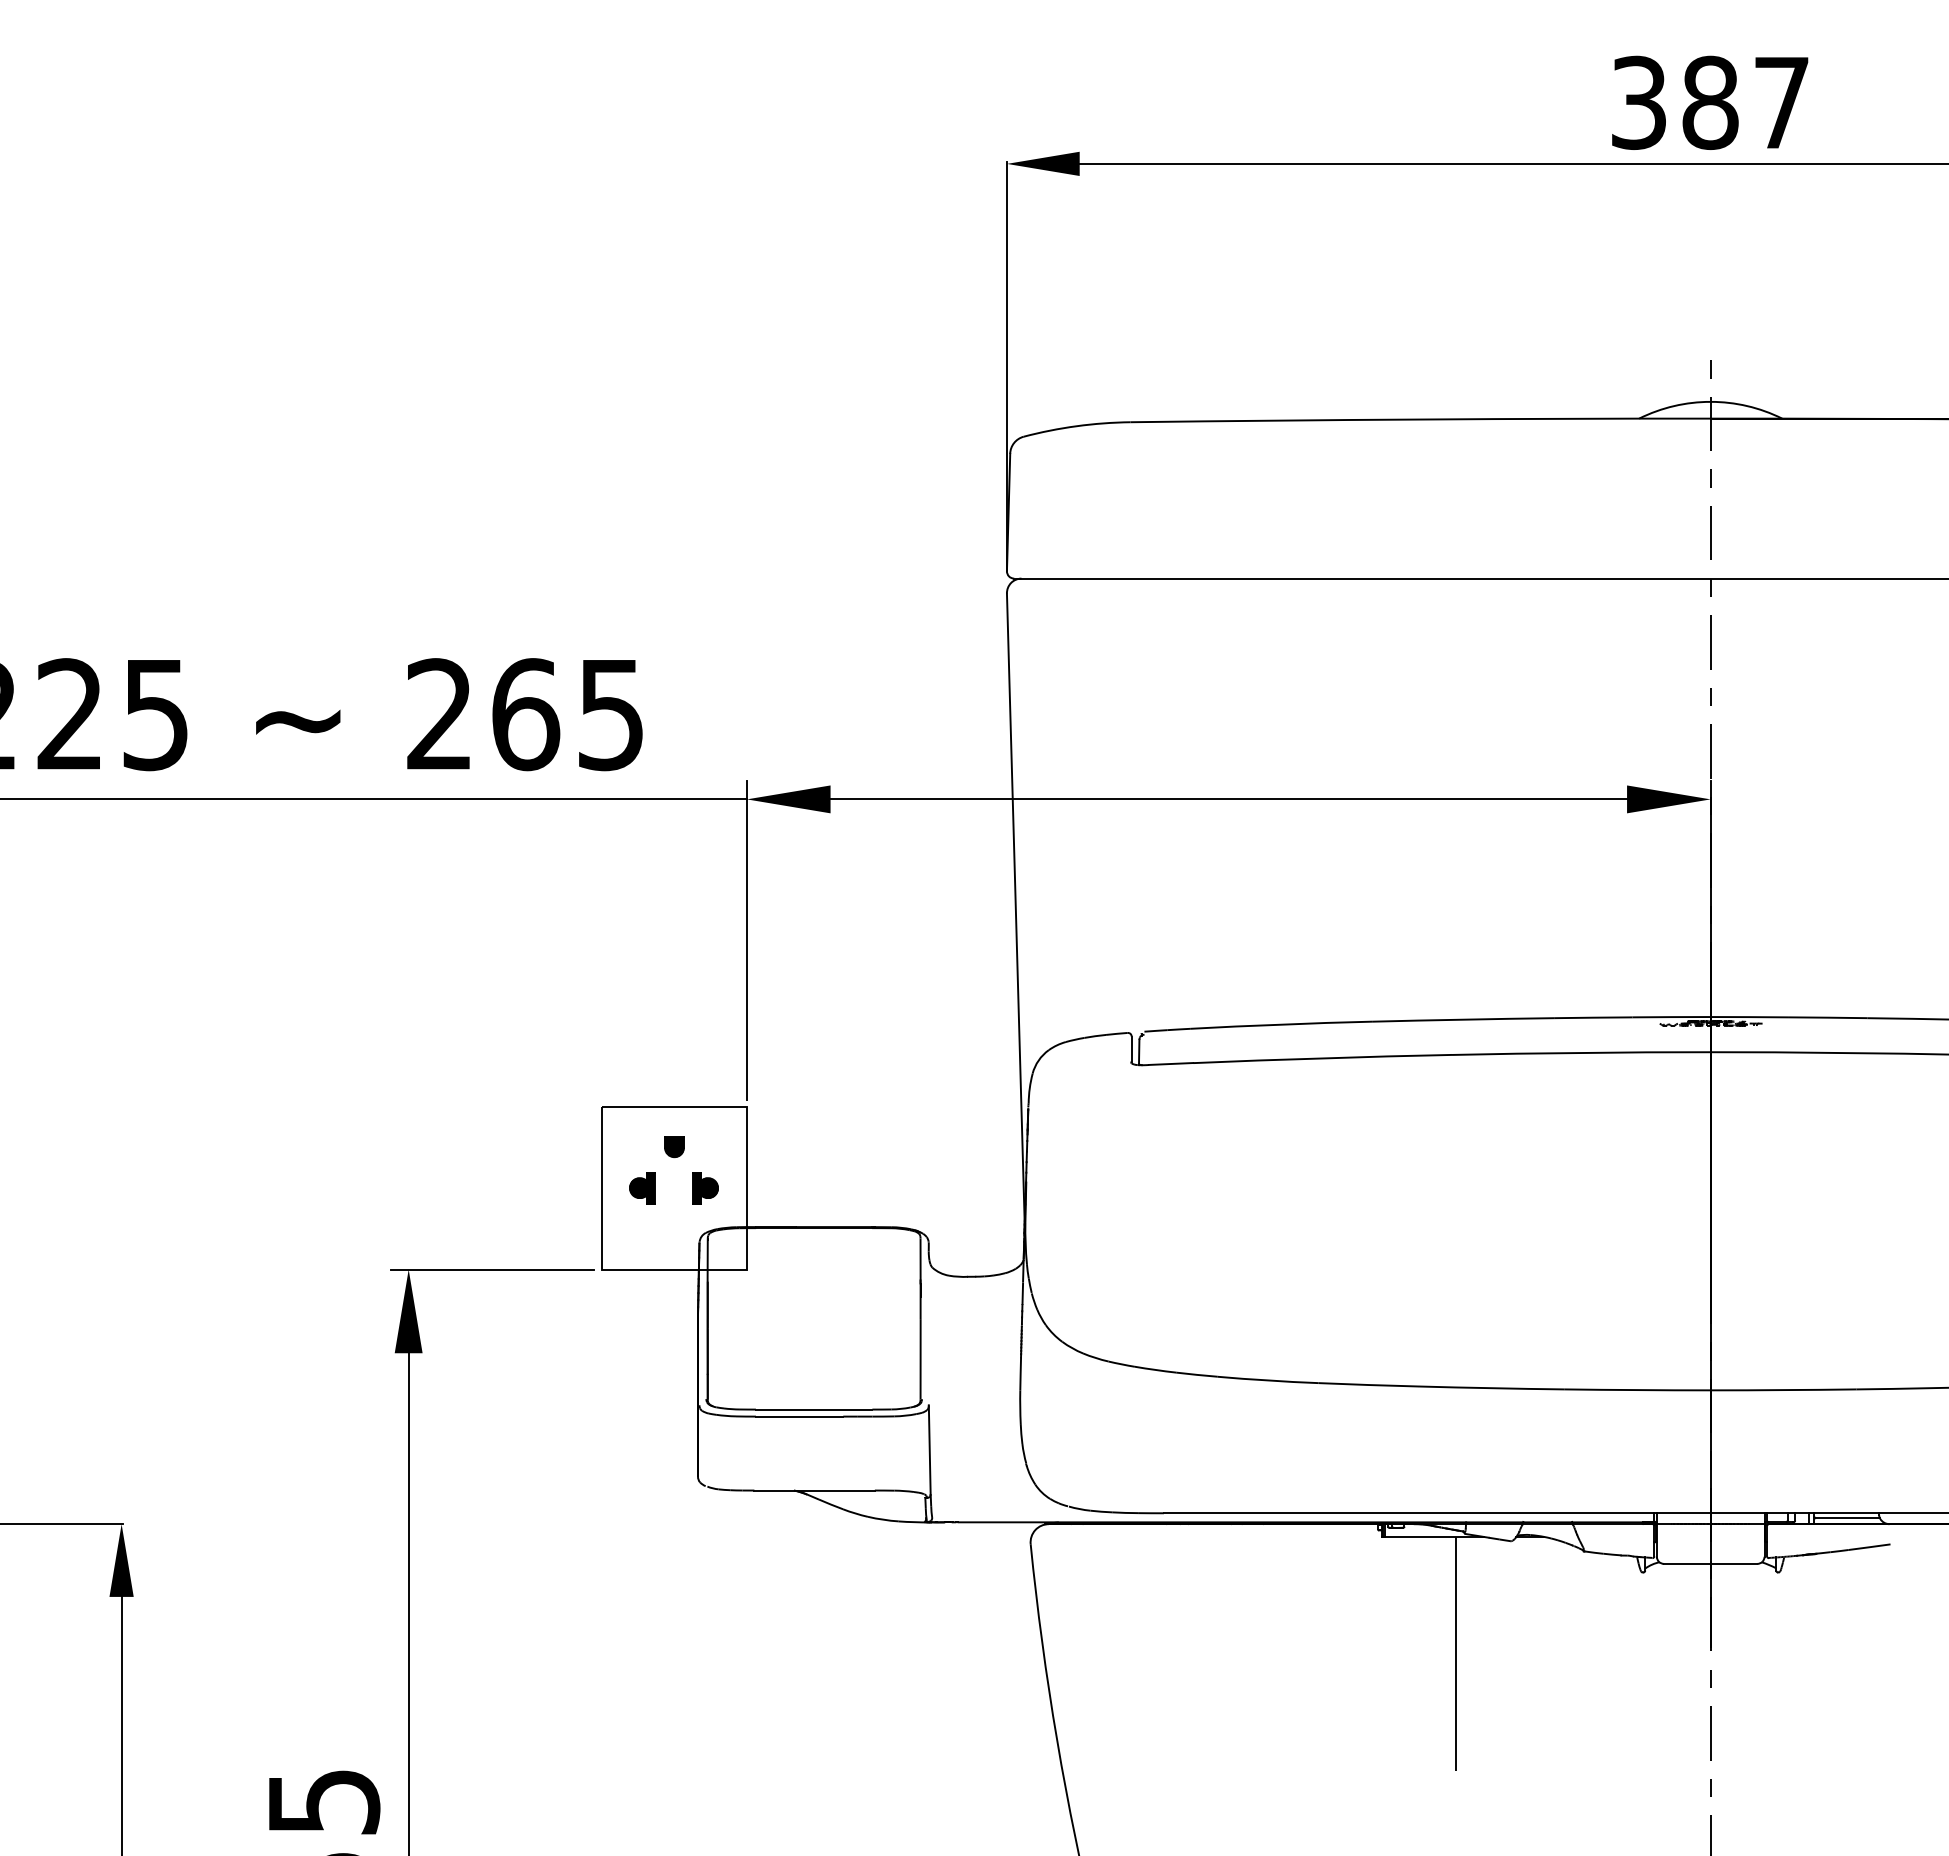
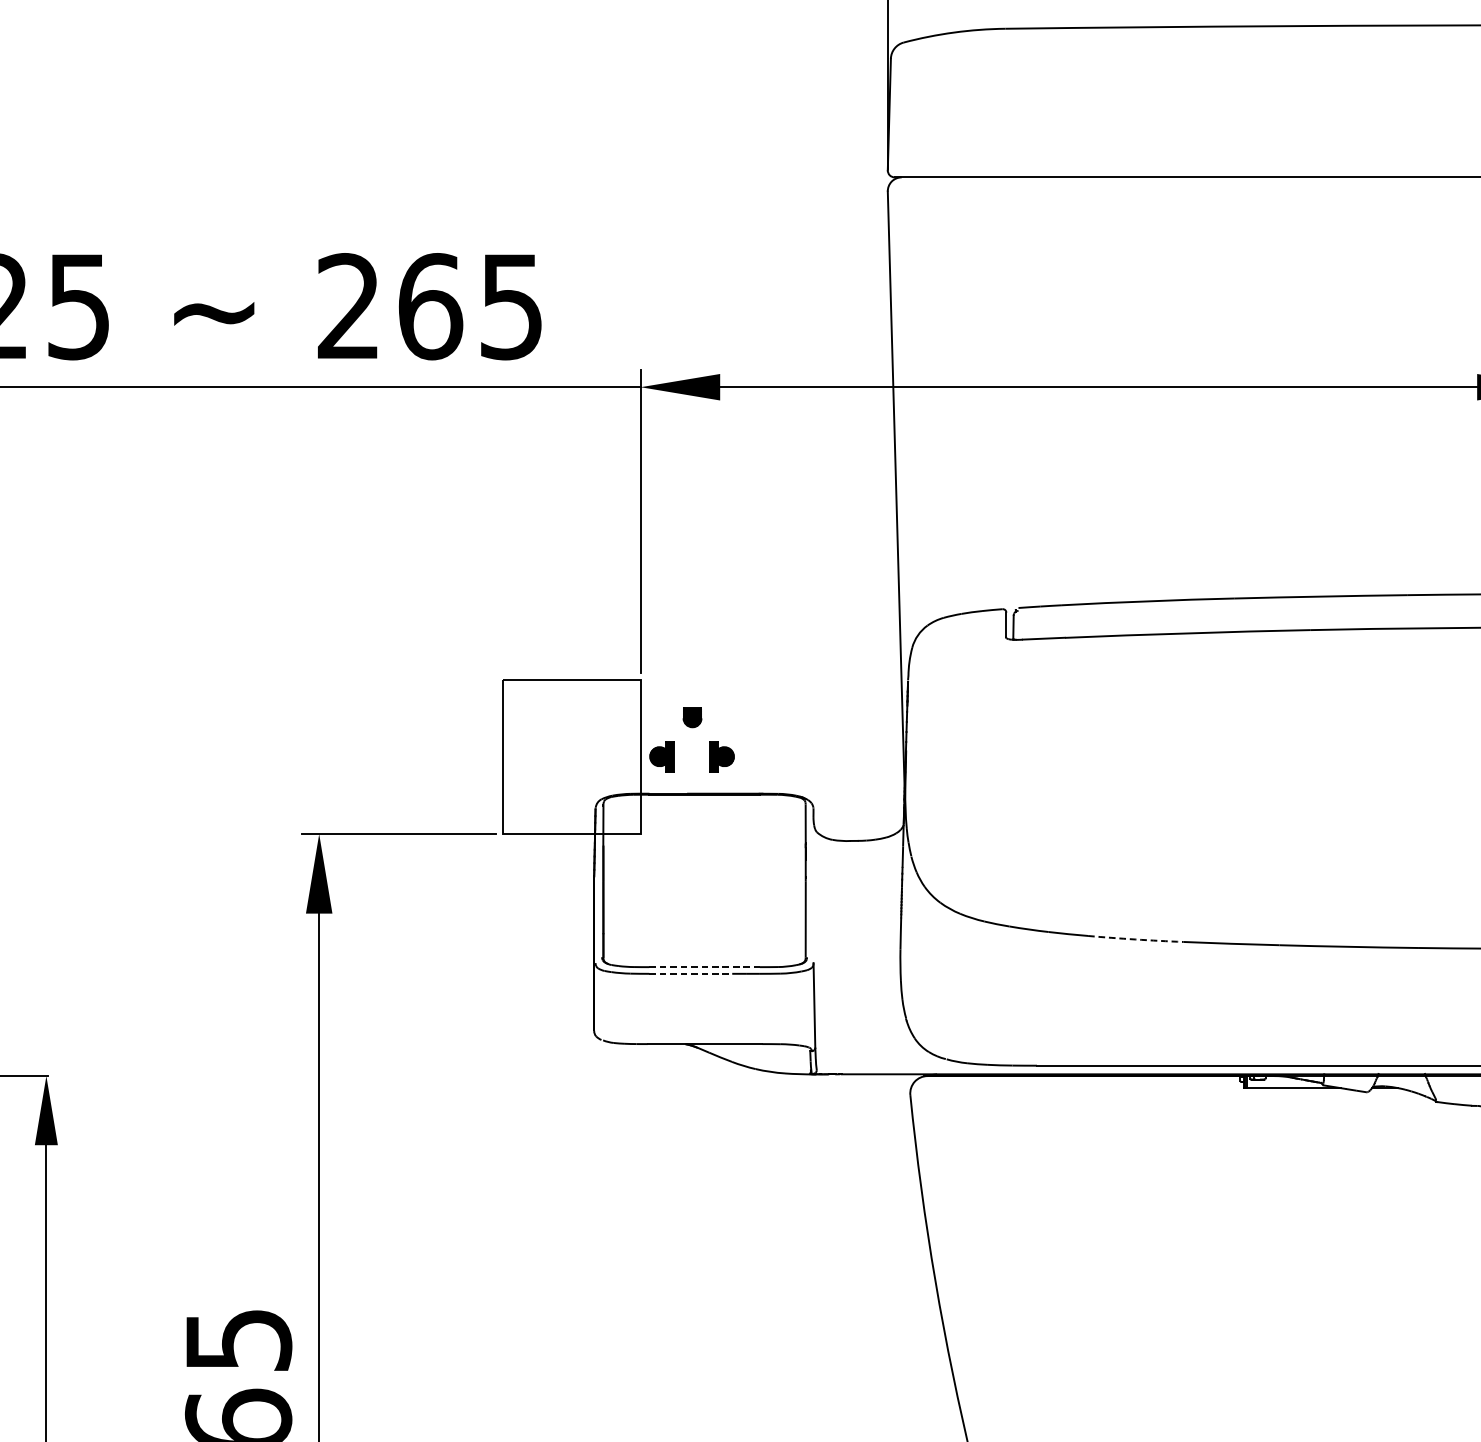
part: (674, 1158) -> (692, 728), moved
arc: (1267, 1380) -> (1135, 939), solid -> dashed
line: (814, 1409) -> (704, 967), solid -> dashed
line: (799, 1416) -> (690, 973), solid -> dashed
line: (1456, 1653) -> (1315, 1198), removed

